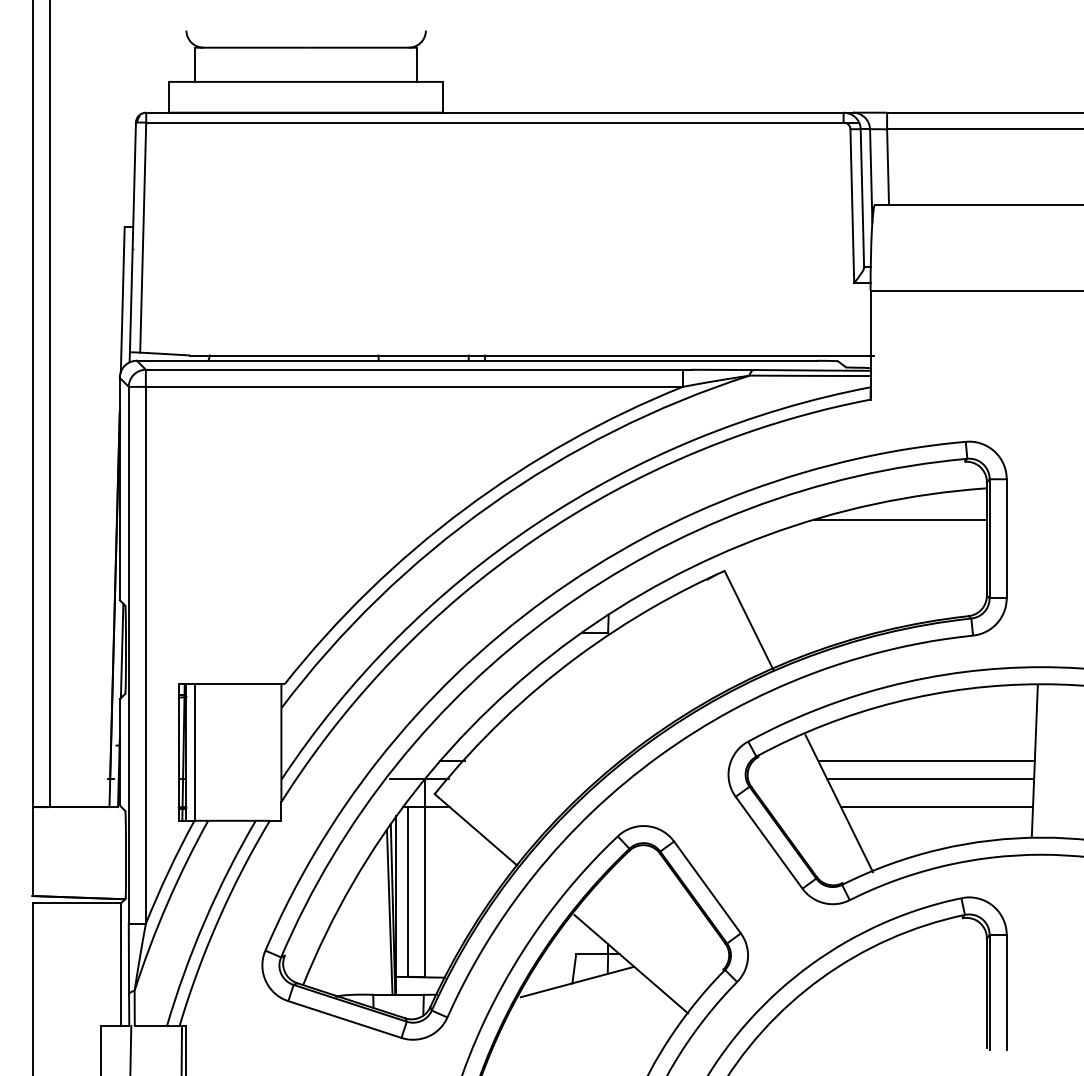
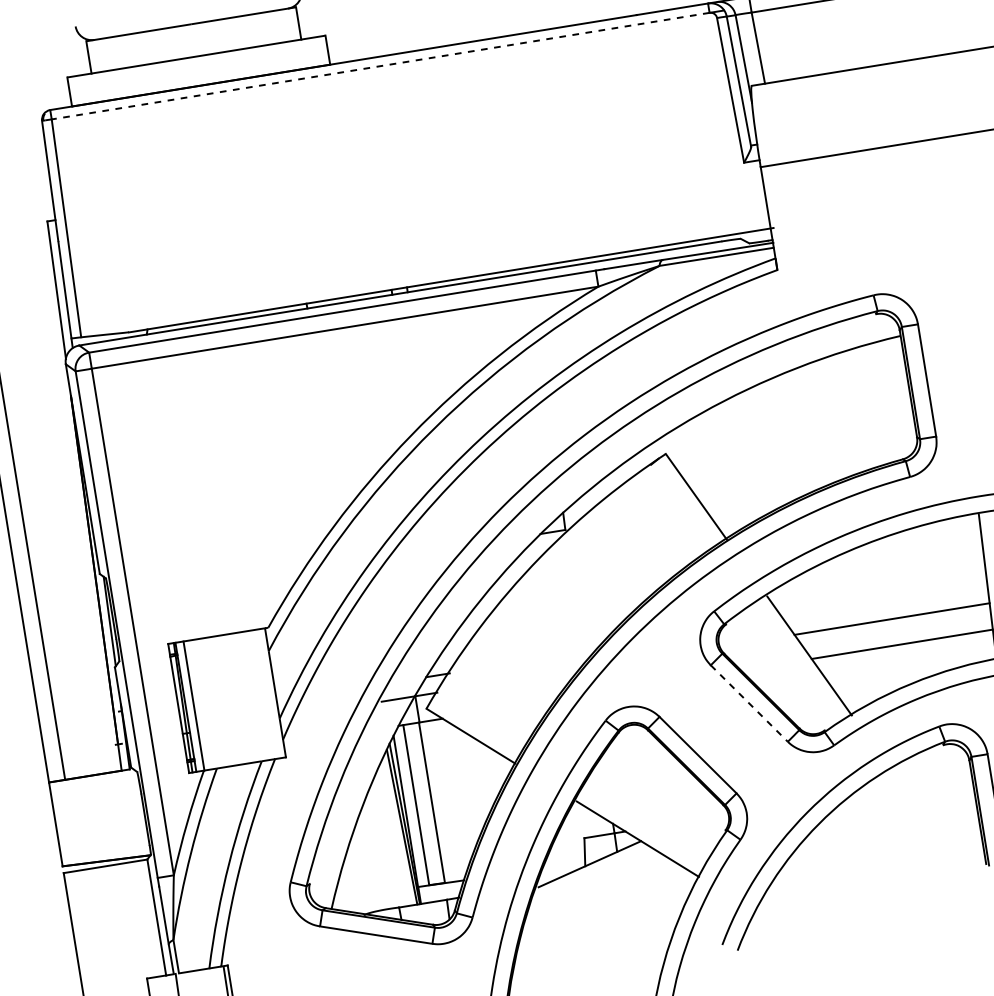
line: (494, 122) -> (380, 66), solid -> dashed
line: (899, 519) -> (822, 378), removed
line: (926, 761) -> (885, 602), removed
line: (769, 842) -> (749, 703), solid -> dashed

